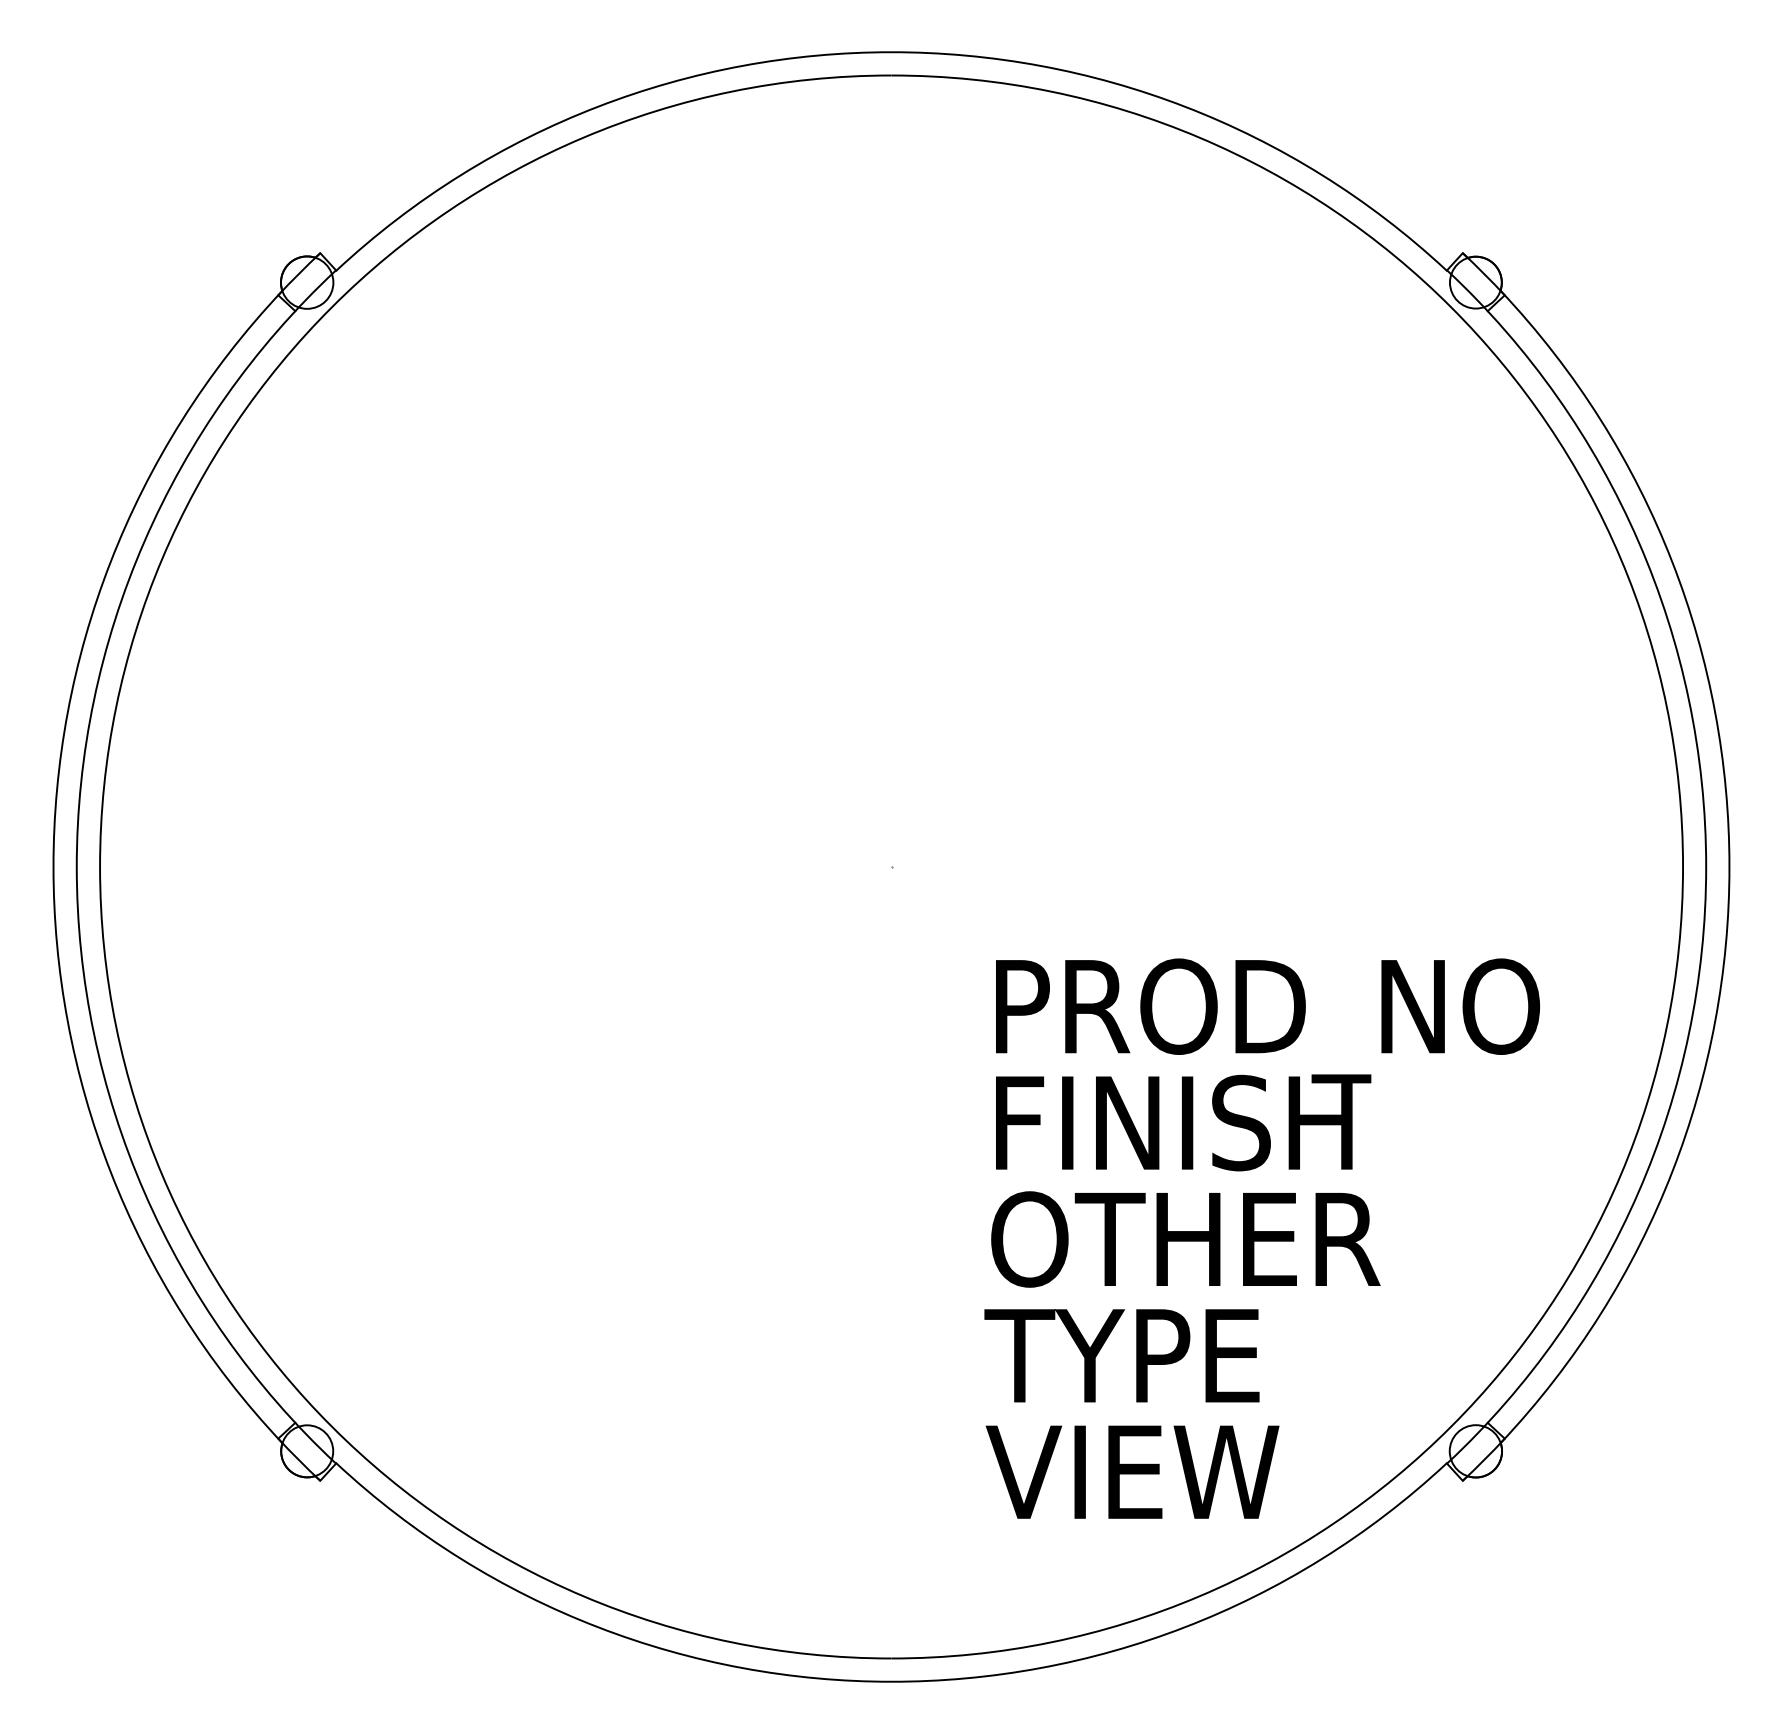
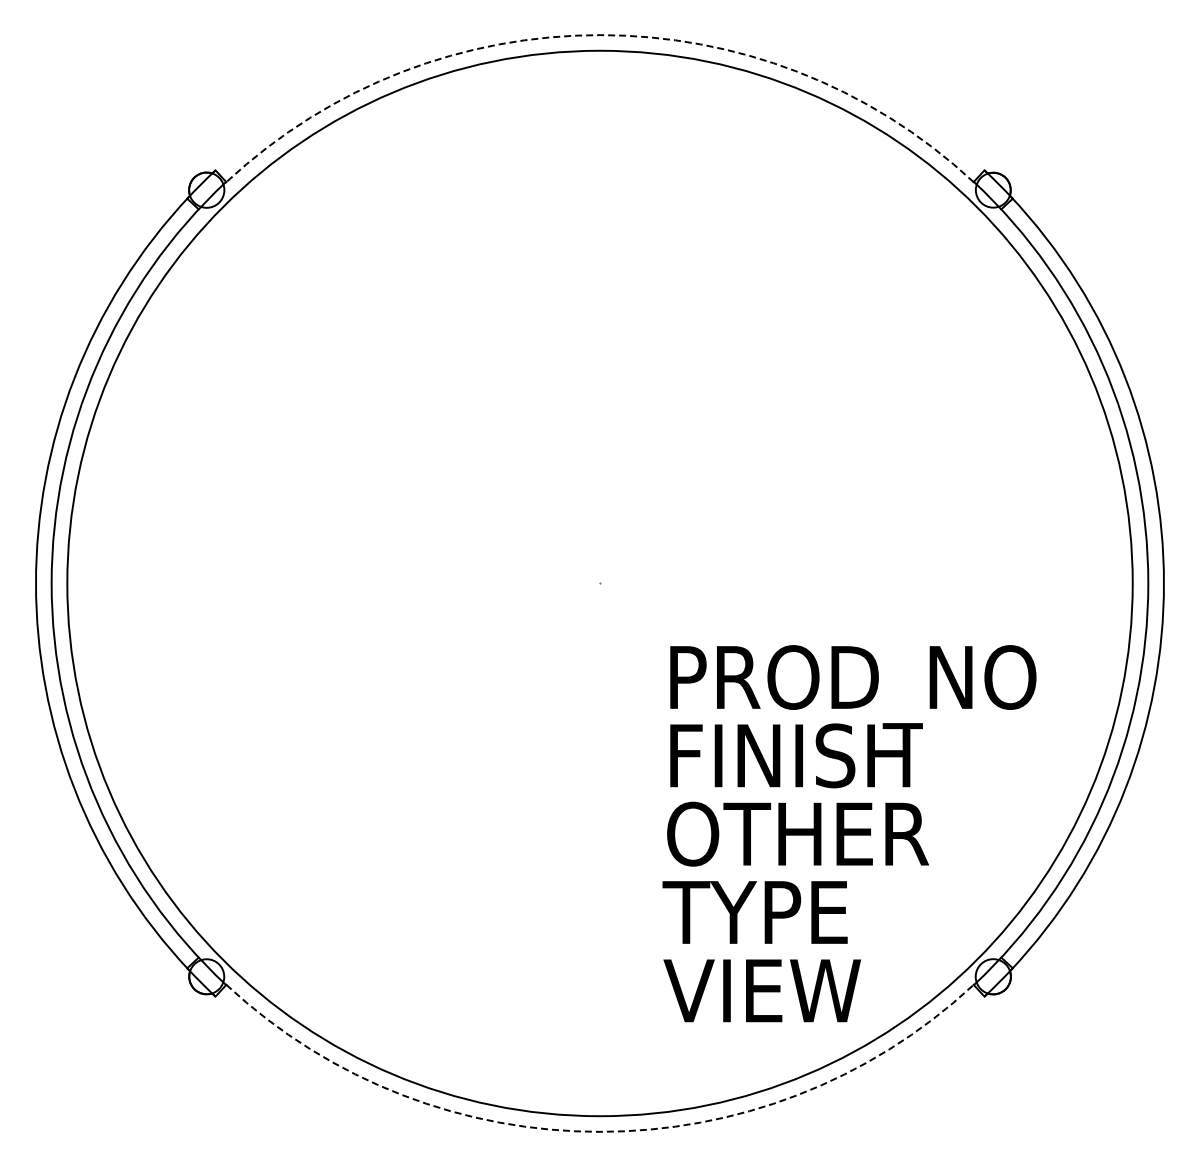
arc: (892, 52) -> (600, 35), solid -> dashed
arc: (892, 1681) -> (600, 1131), solid -> dashed

